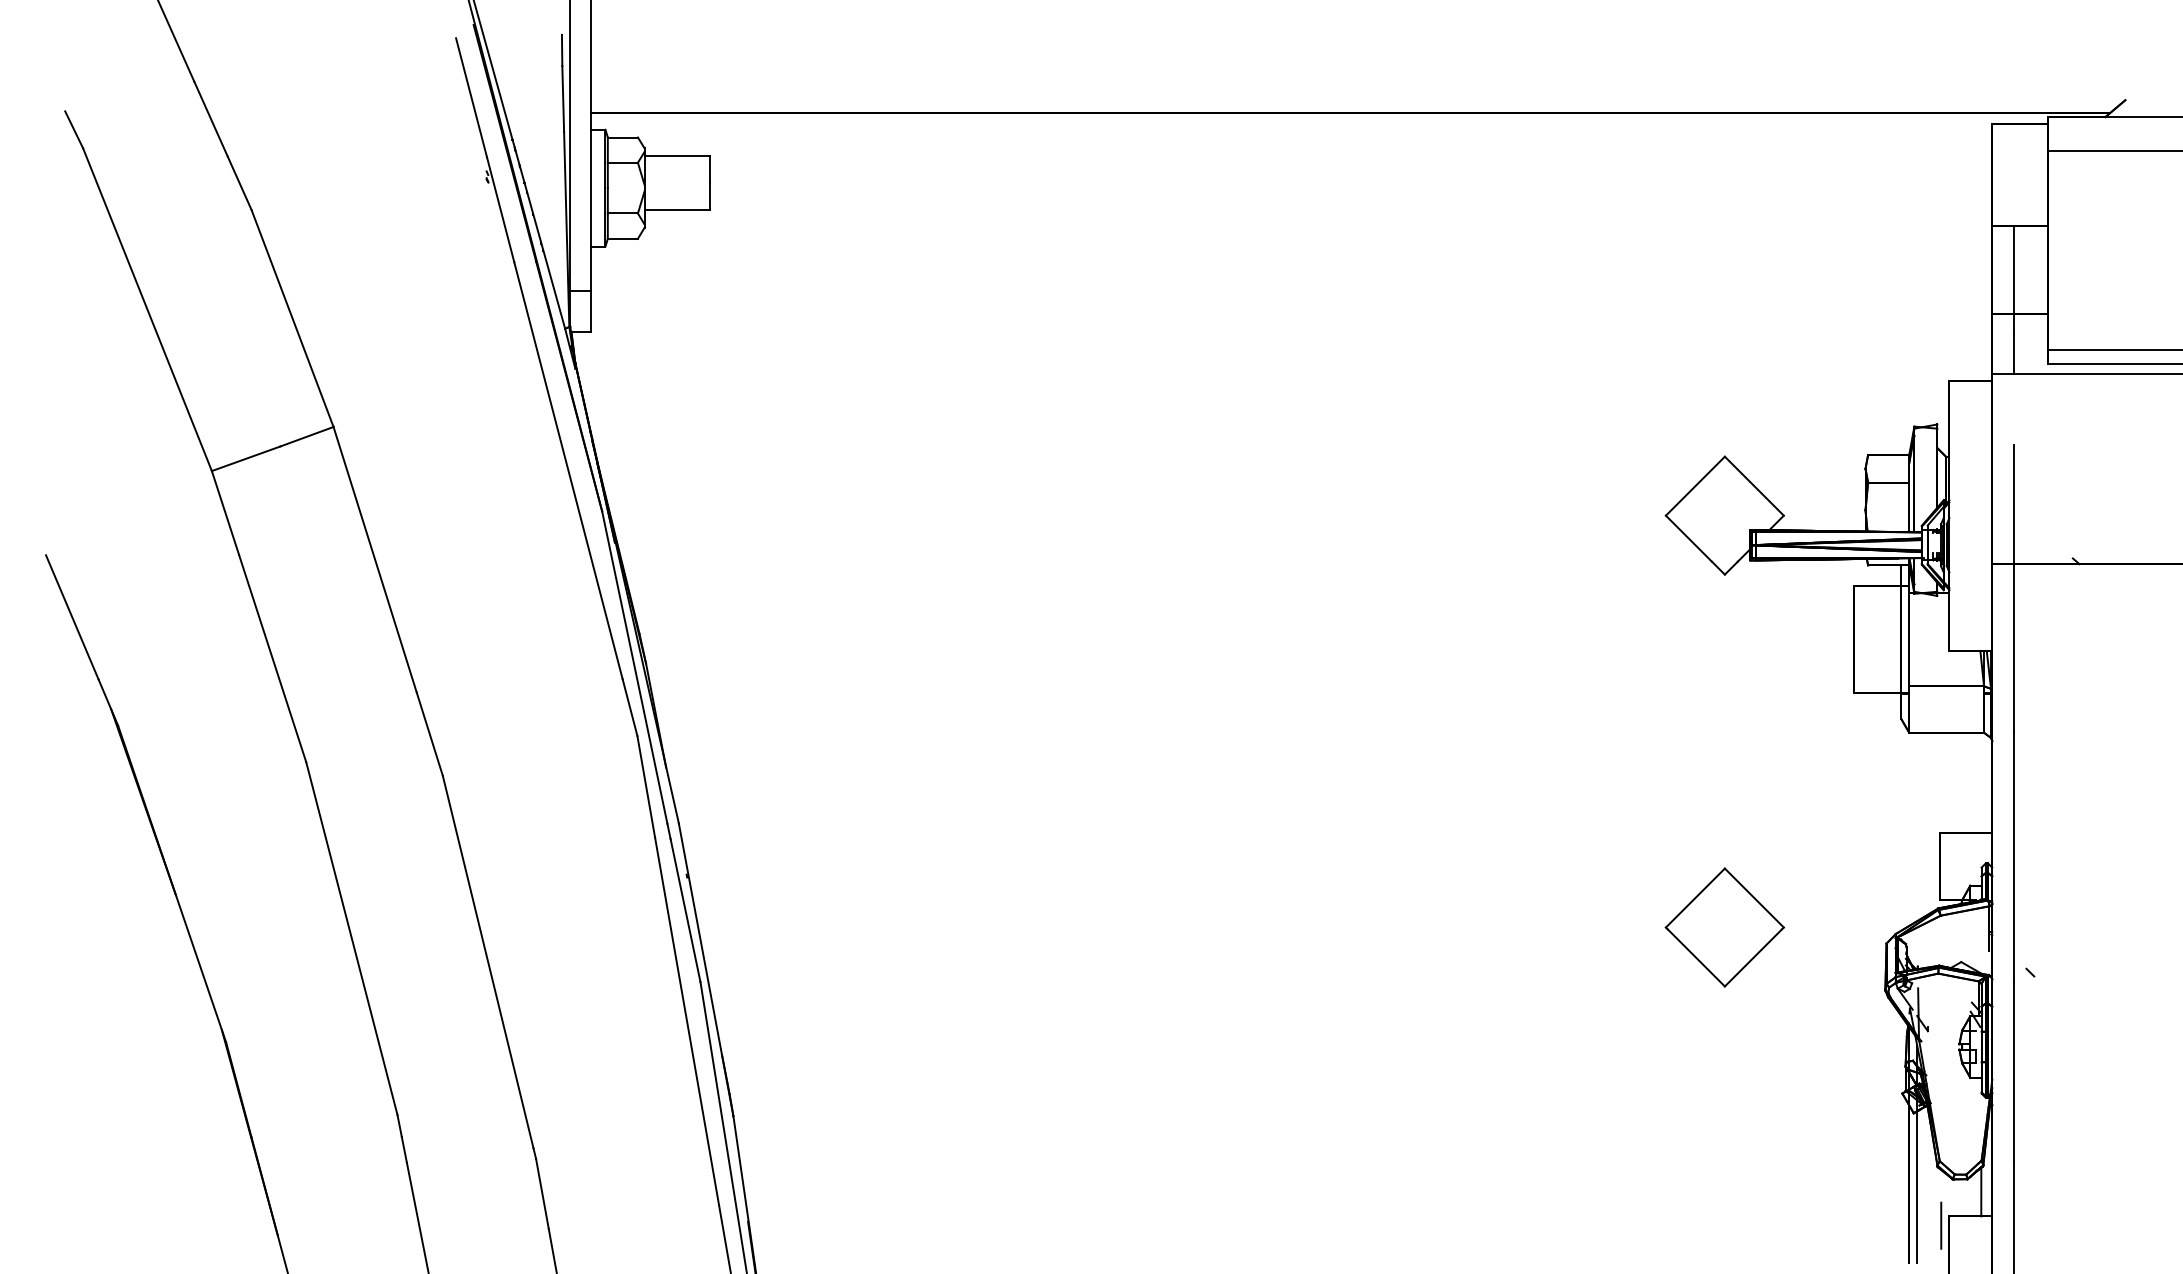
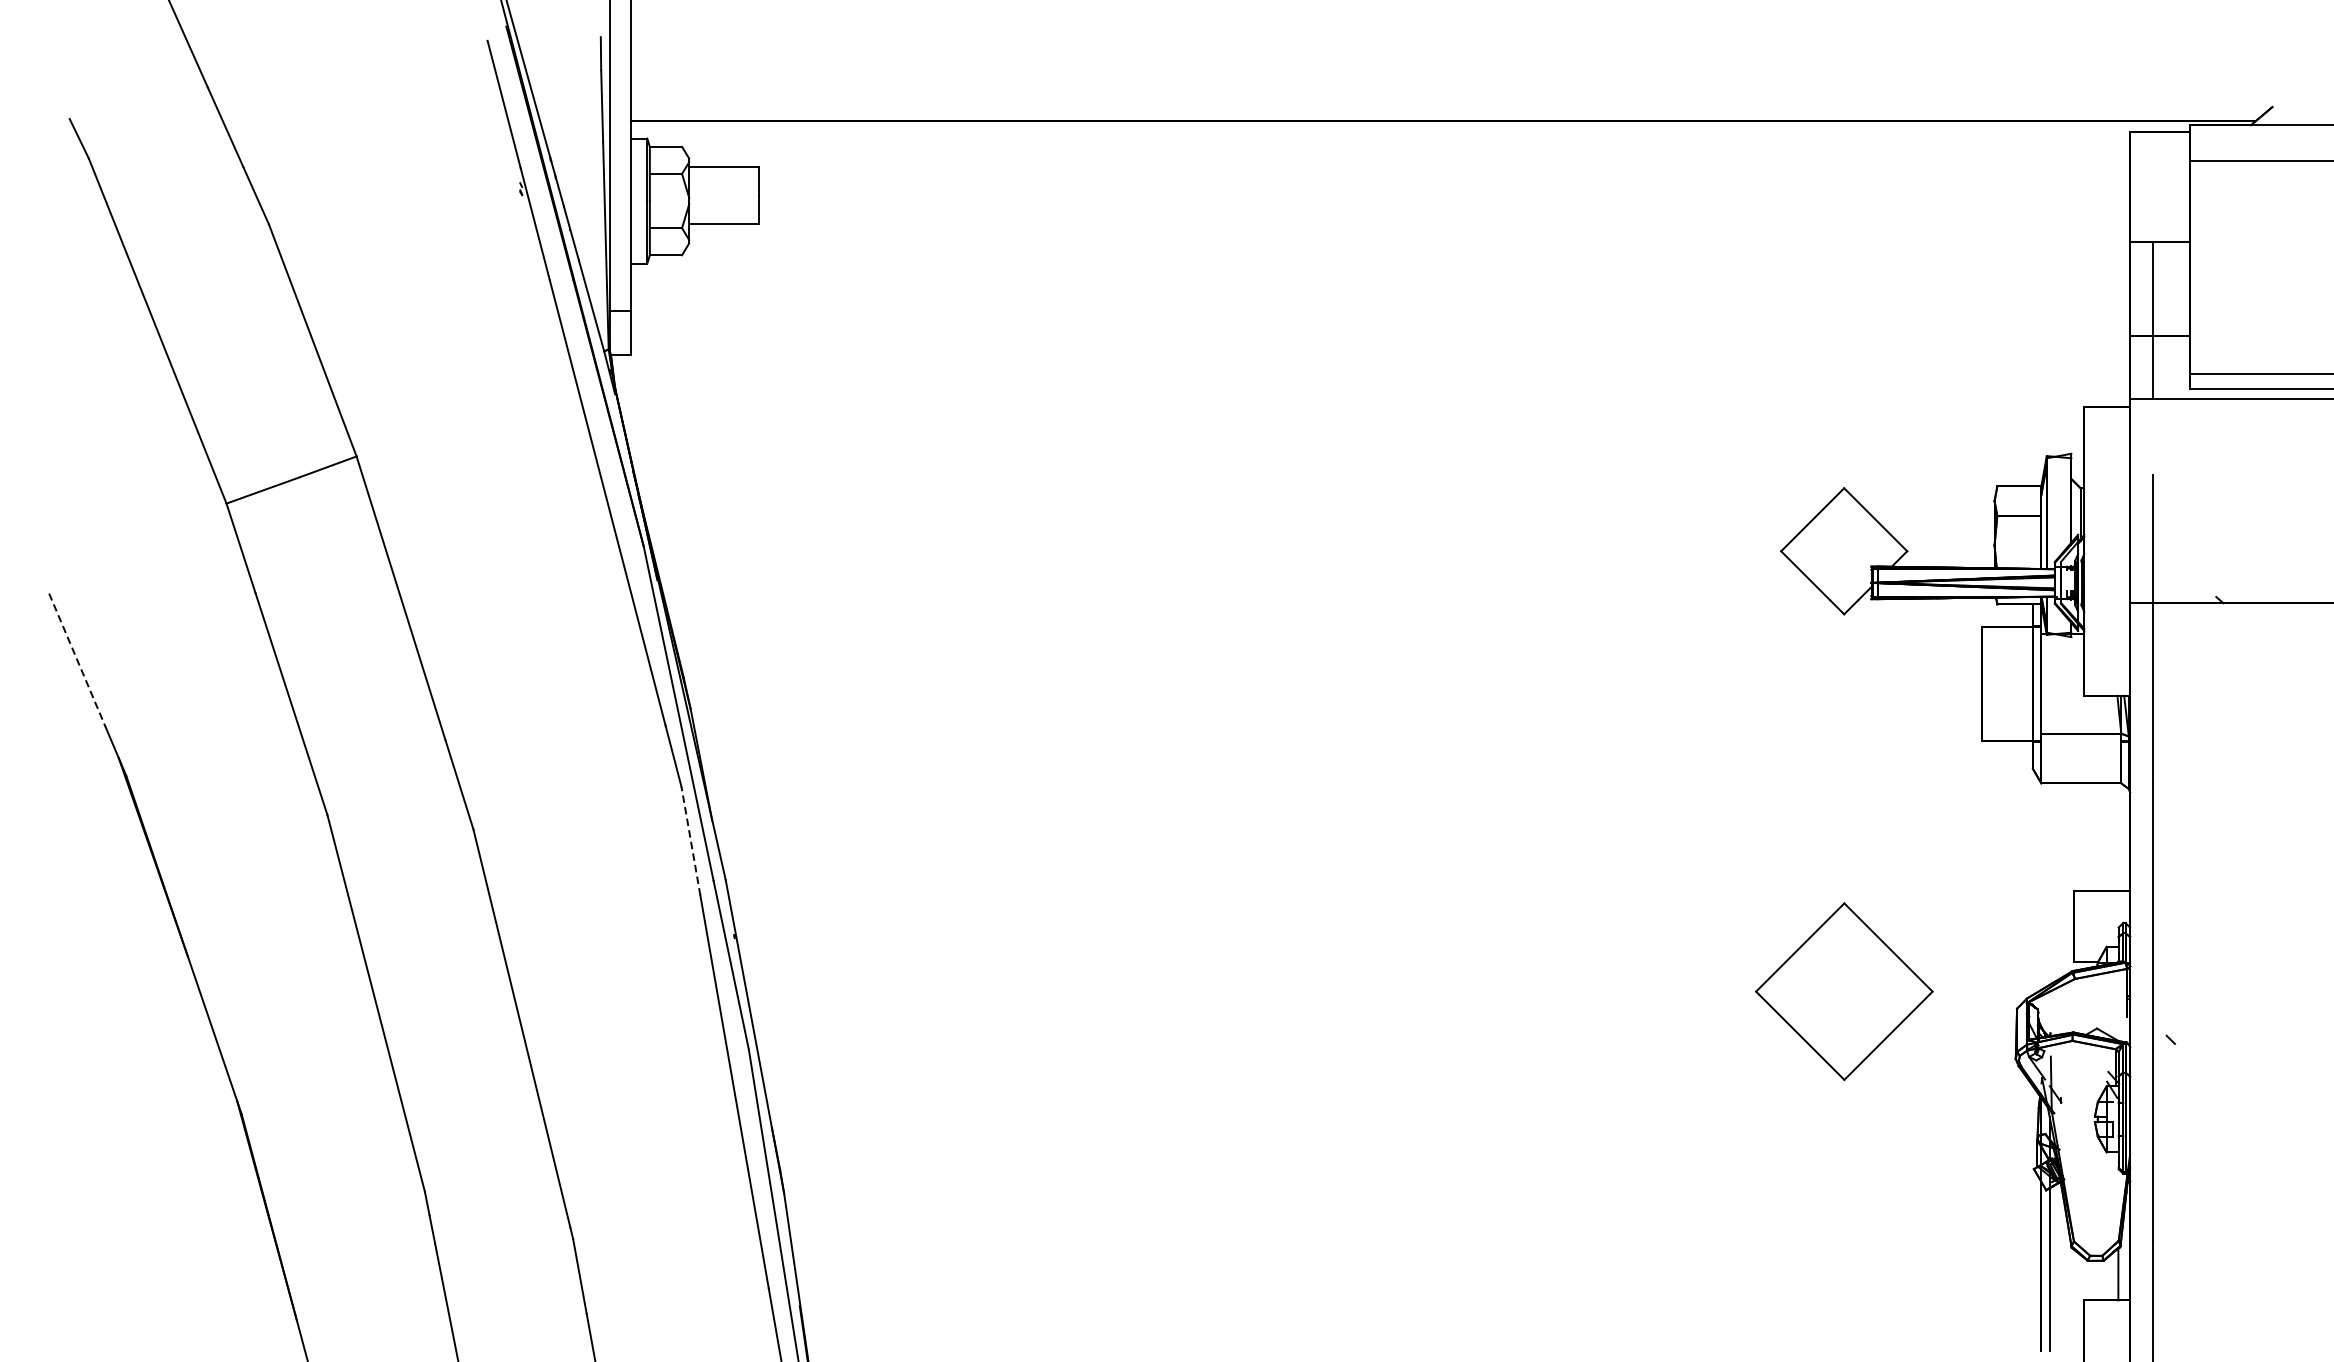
line: (72, 617) -> (77, 660), solid -> dashed
line: (646, 786) -> (691, 840), solid -> dashed
part: (1724, 927) -> (1843, 991), size x1.4
line: (1941, 1225) -> (2075, 1310), removed

